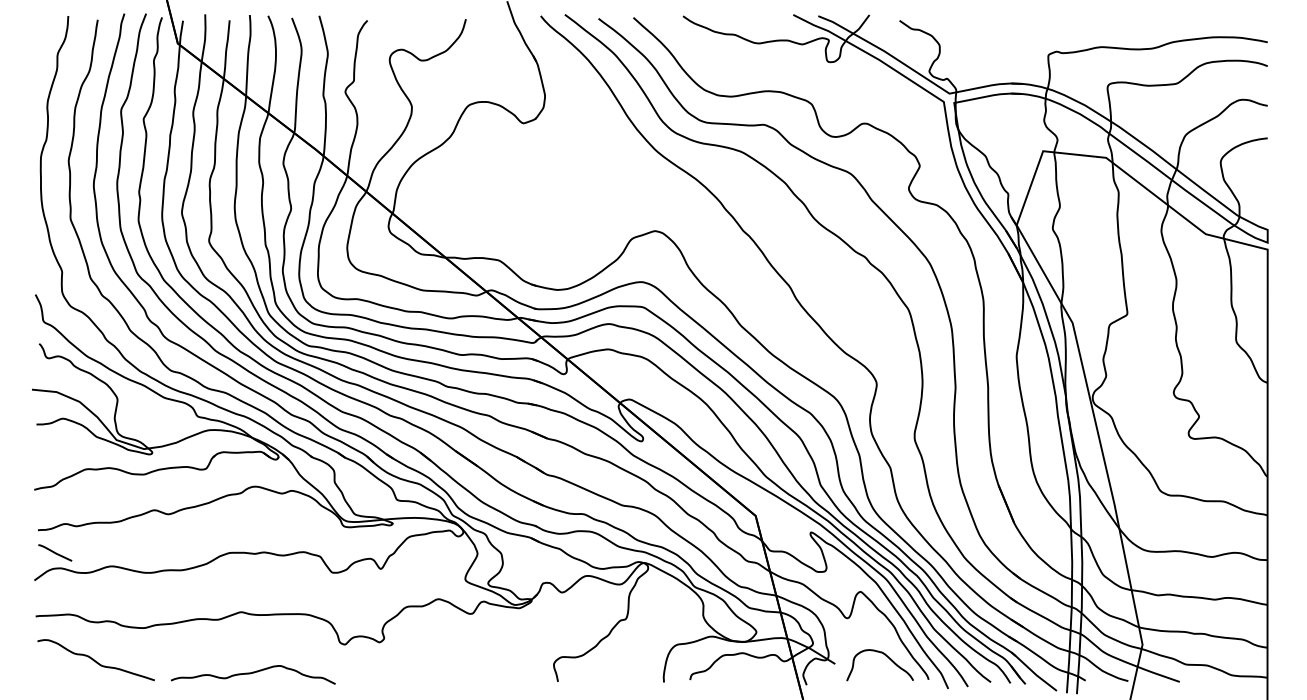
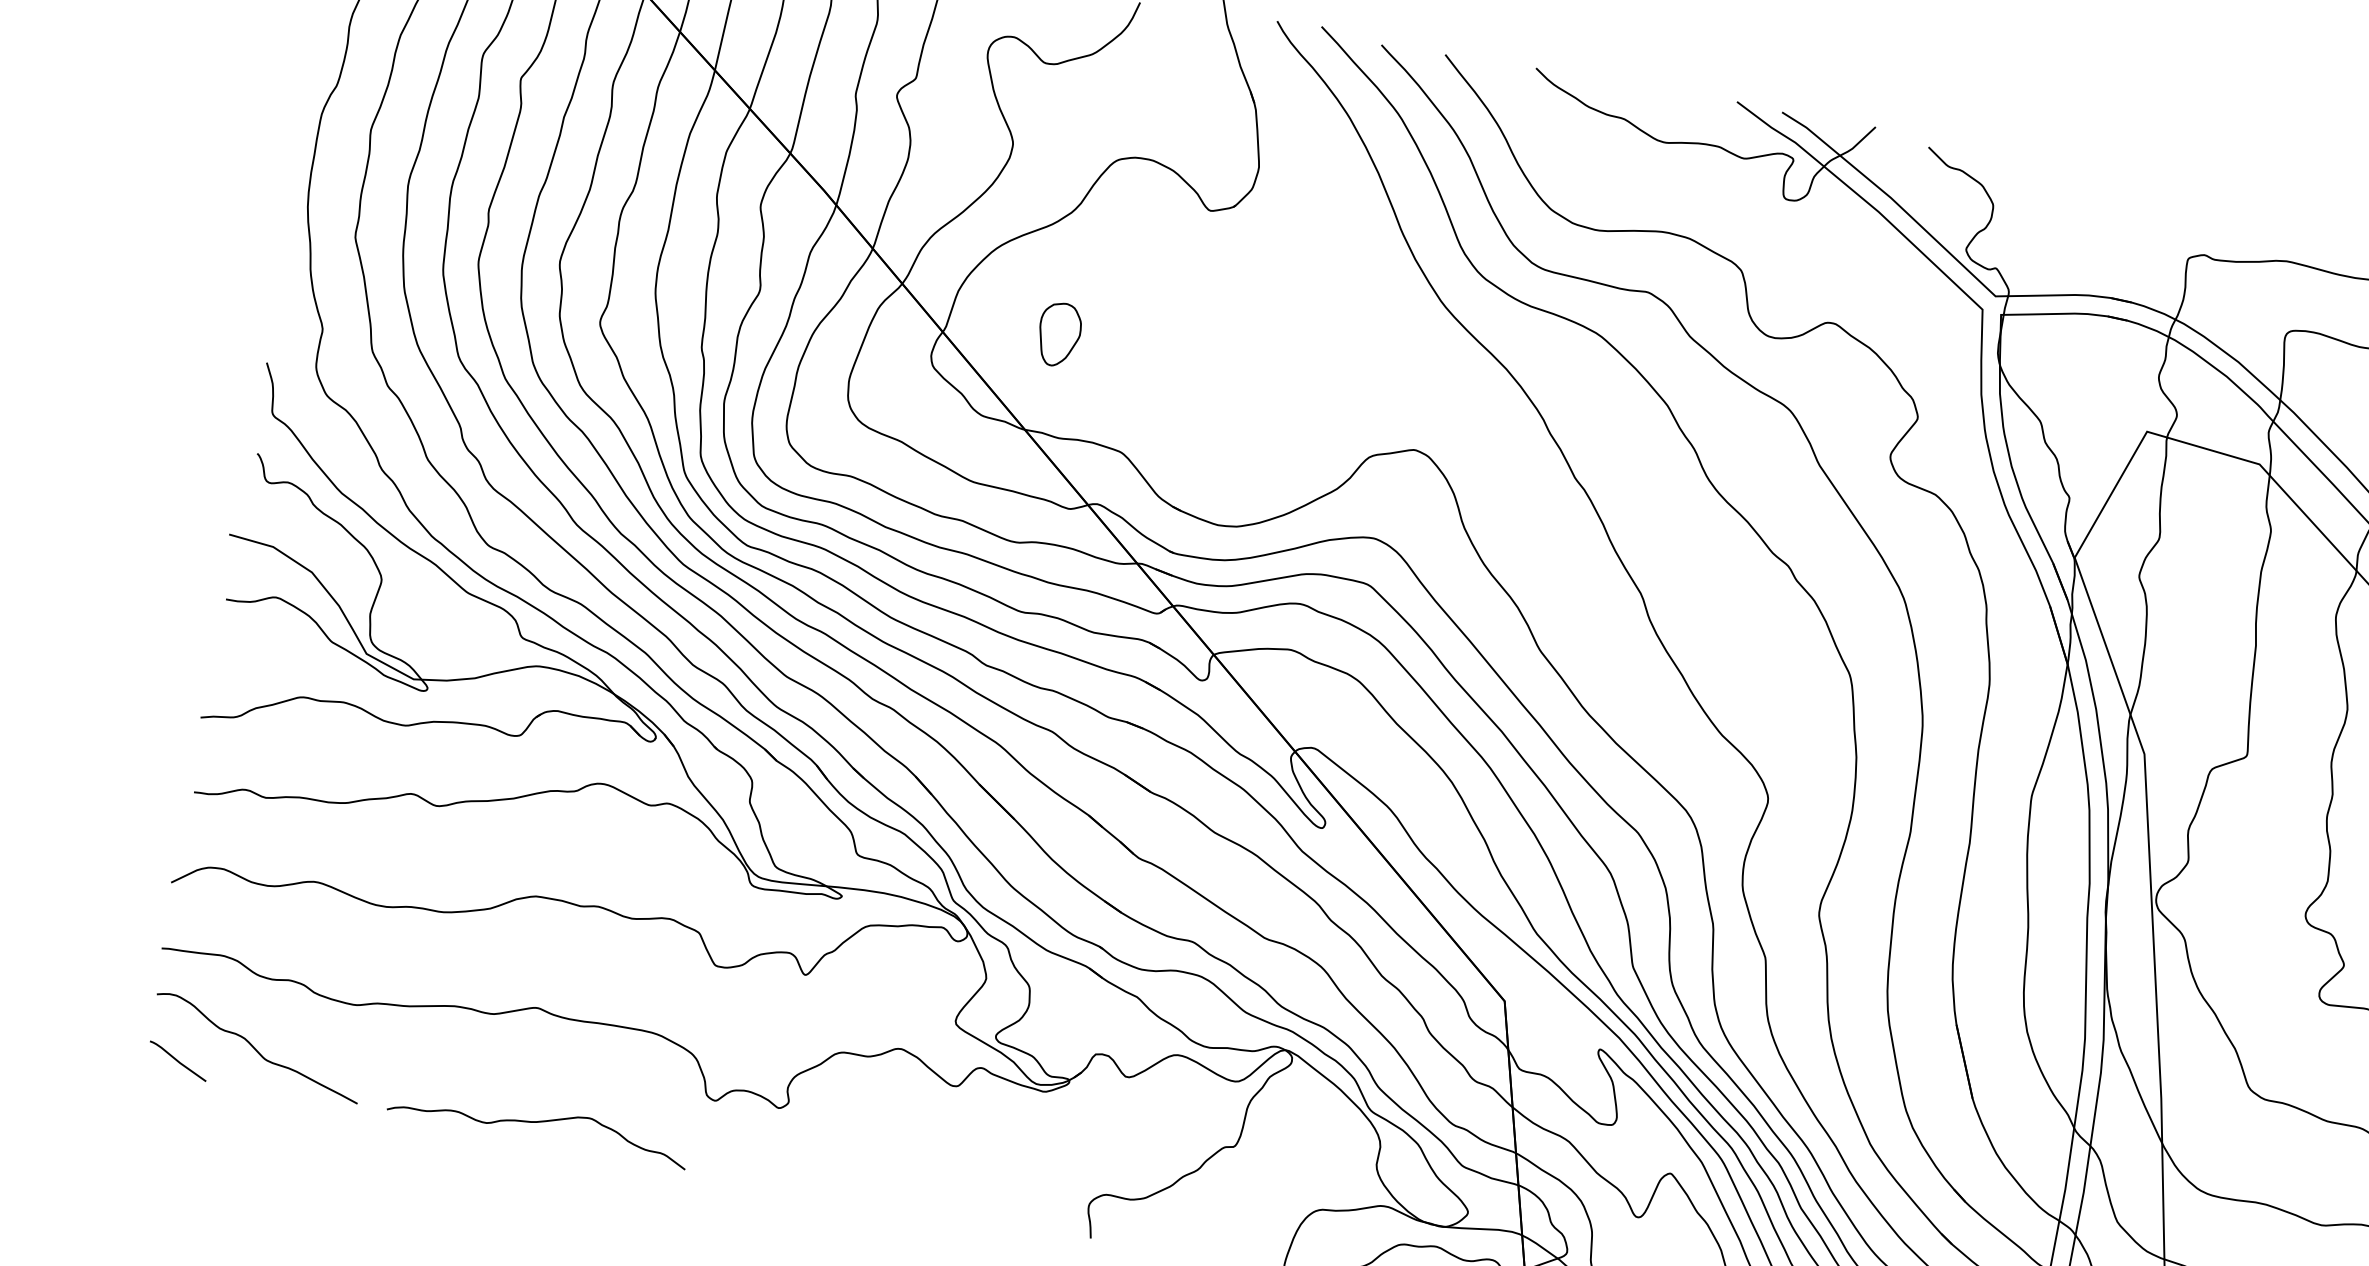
part: (454, 203) -> (1058, 334), added
line: (55, 552) -> (178, 1060), moved

